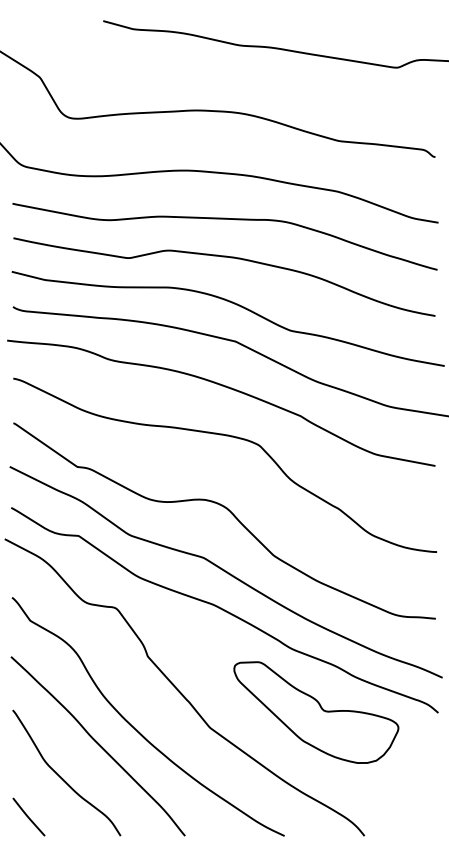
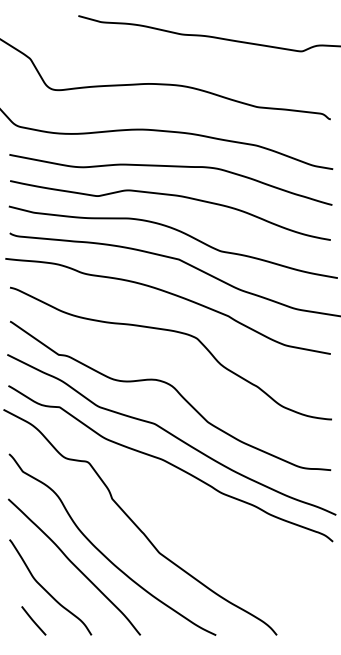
part: (316, 712) -> (240, 541), removed
line: (28, 816) -> (33, 620), moved

